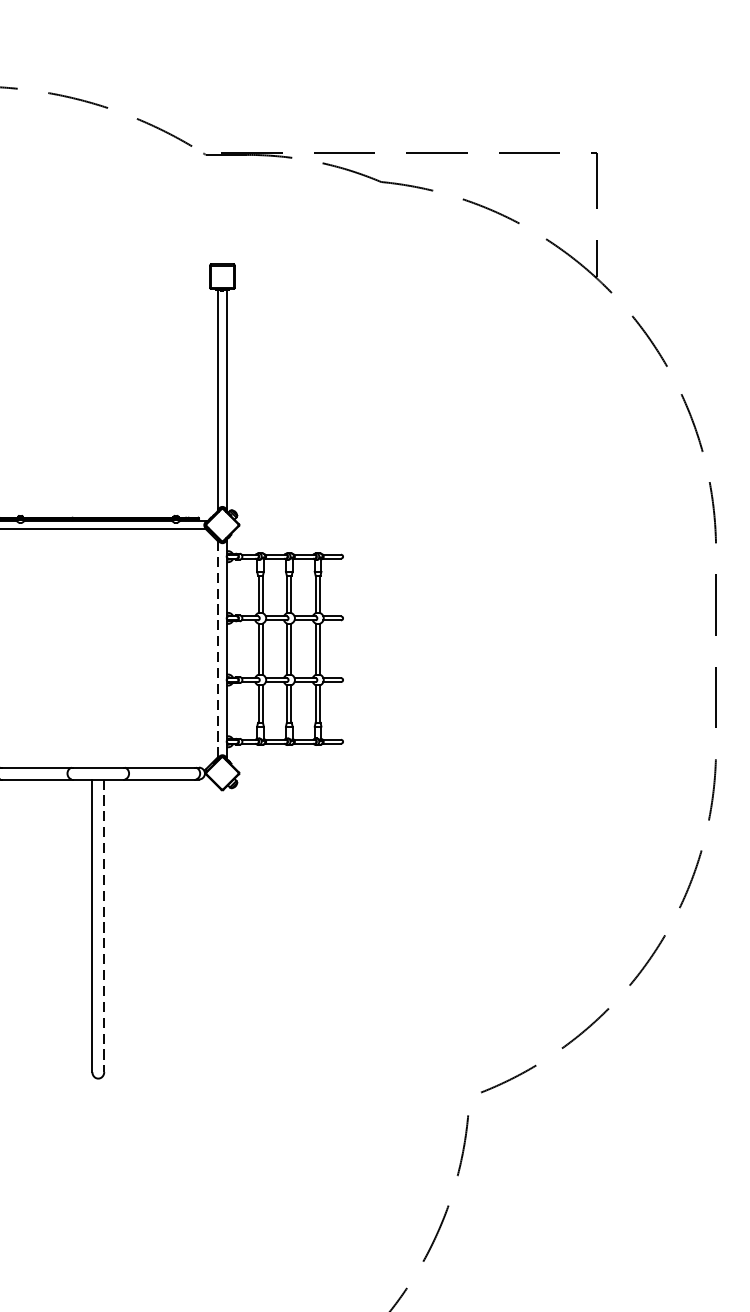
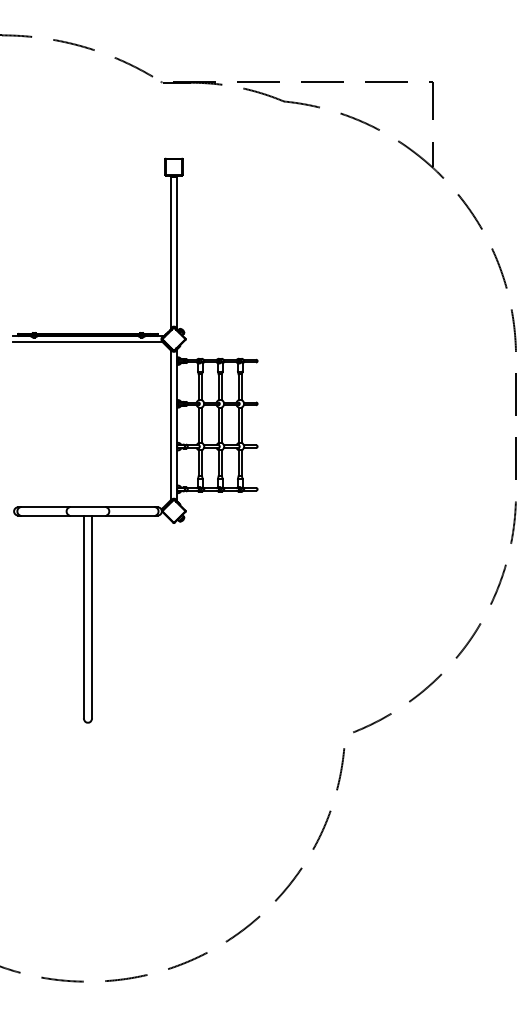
line: (218, 649) -> (171, 425), dashed -> solid
line: (104, 926) -> (92, 617), dashed -> solid

